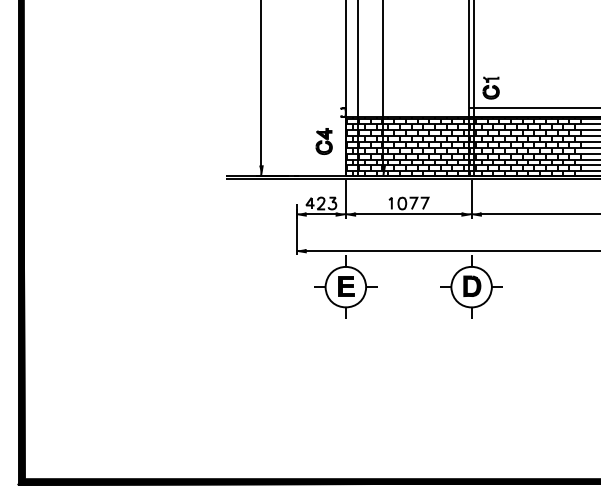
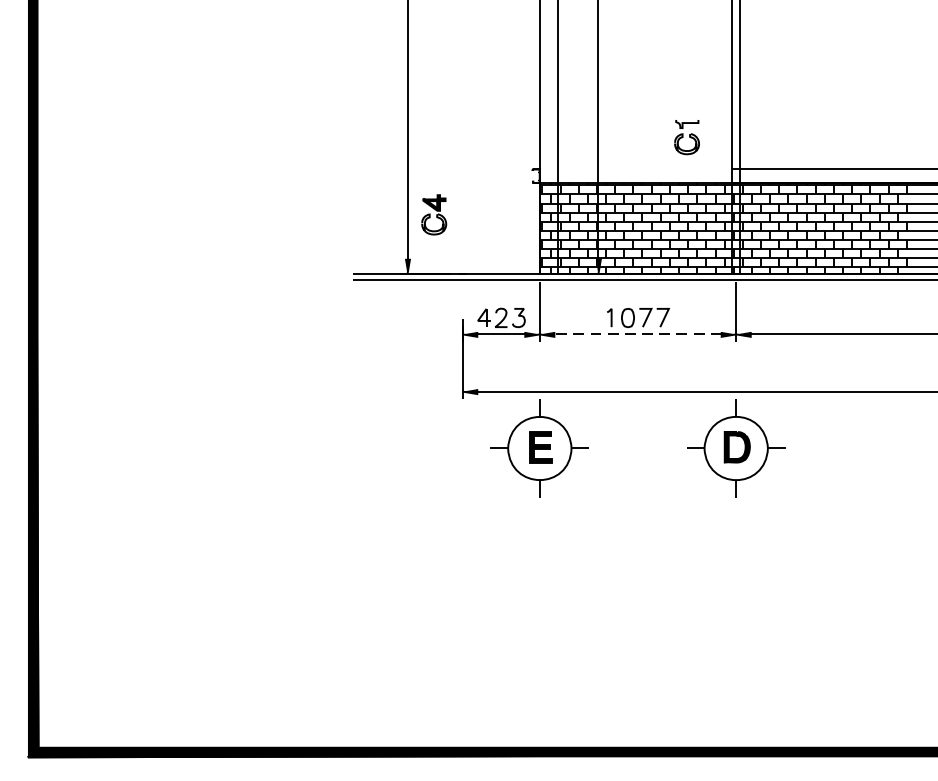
part: (490, 87) -> (686, 136), moved
part: (323, 141) -> (433, 214), moved
line: (408, 214) -> (637, 335), solid -> dashed

